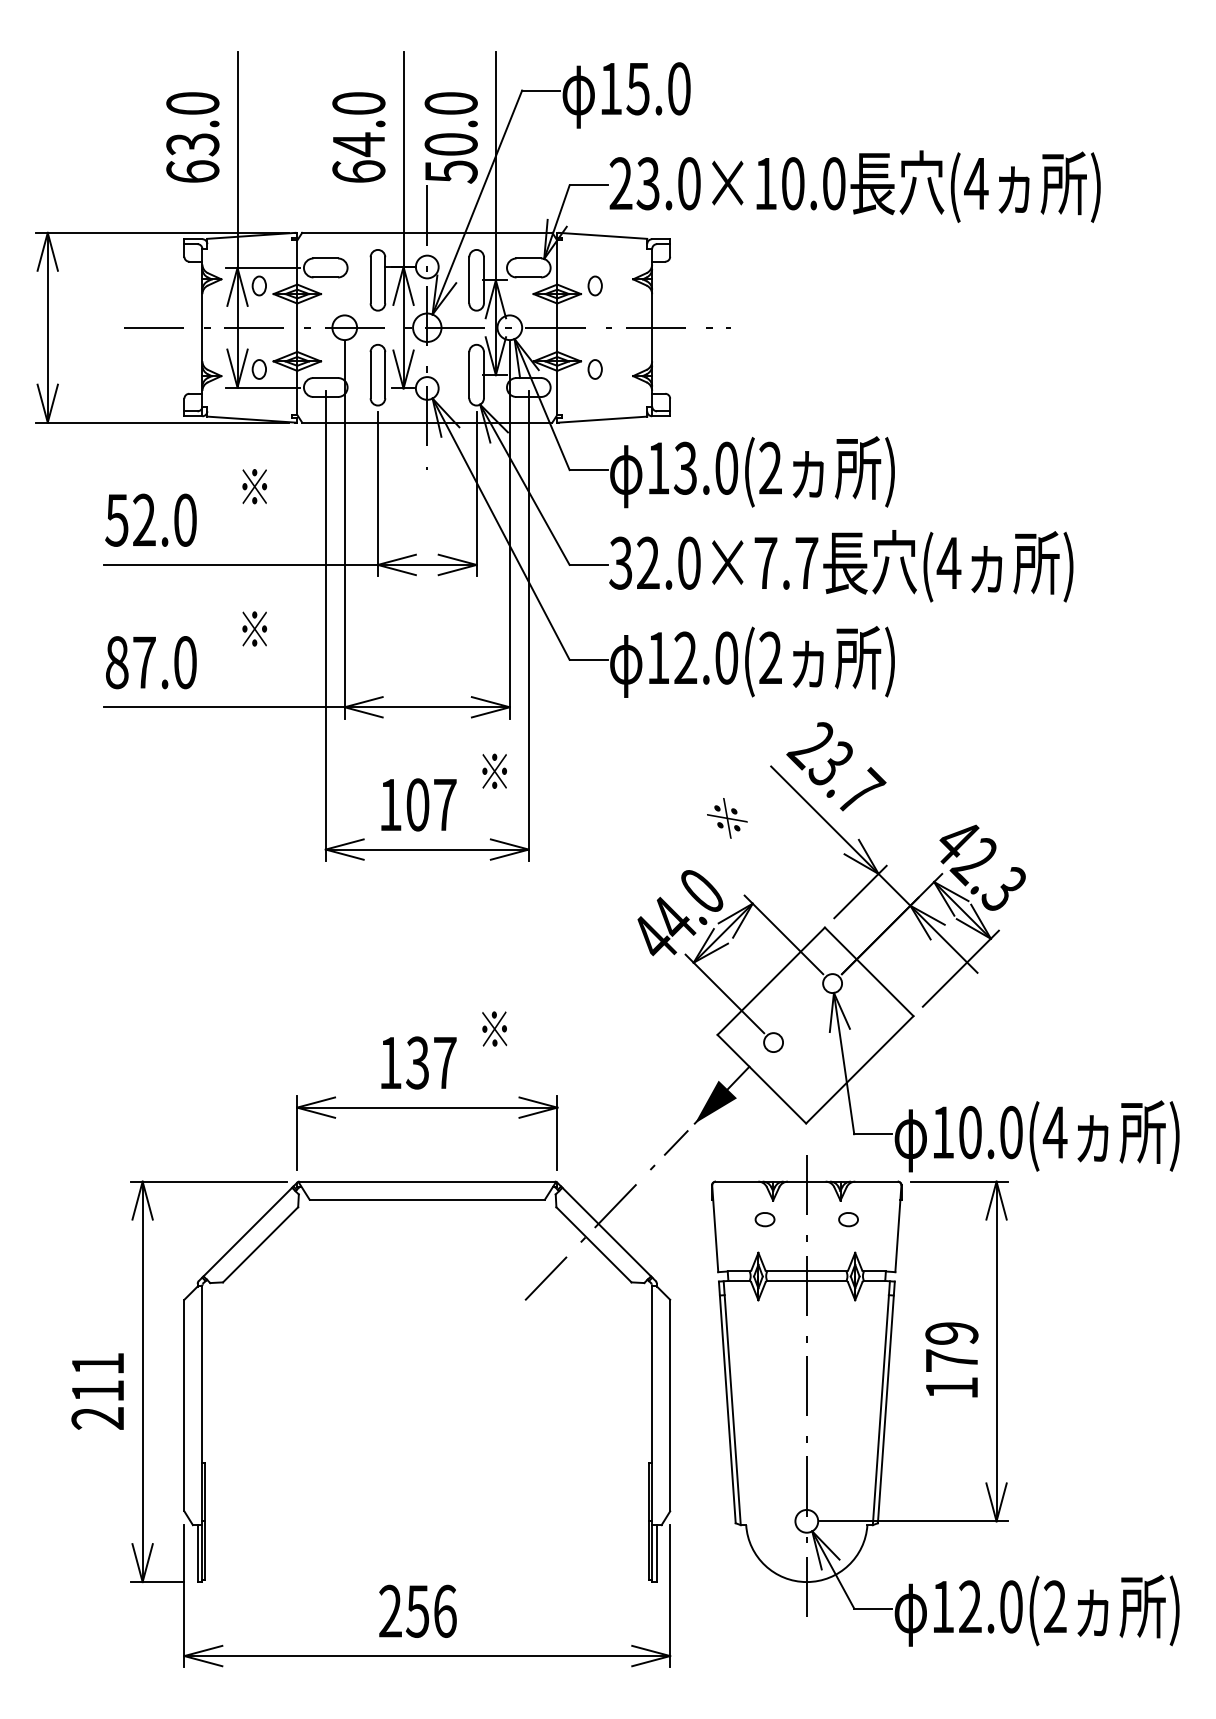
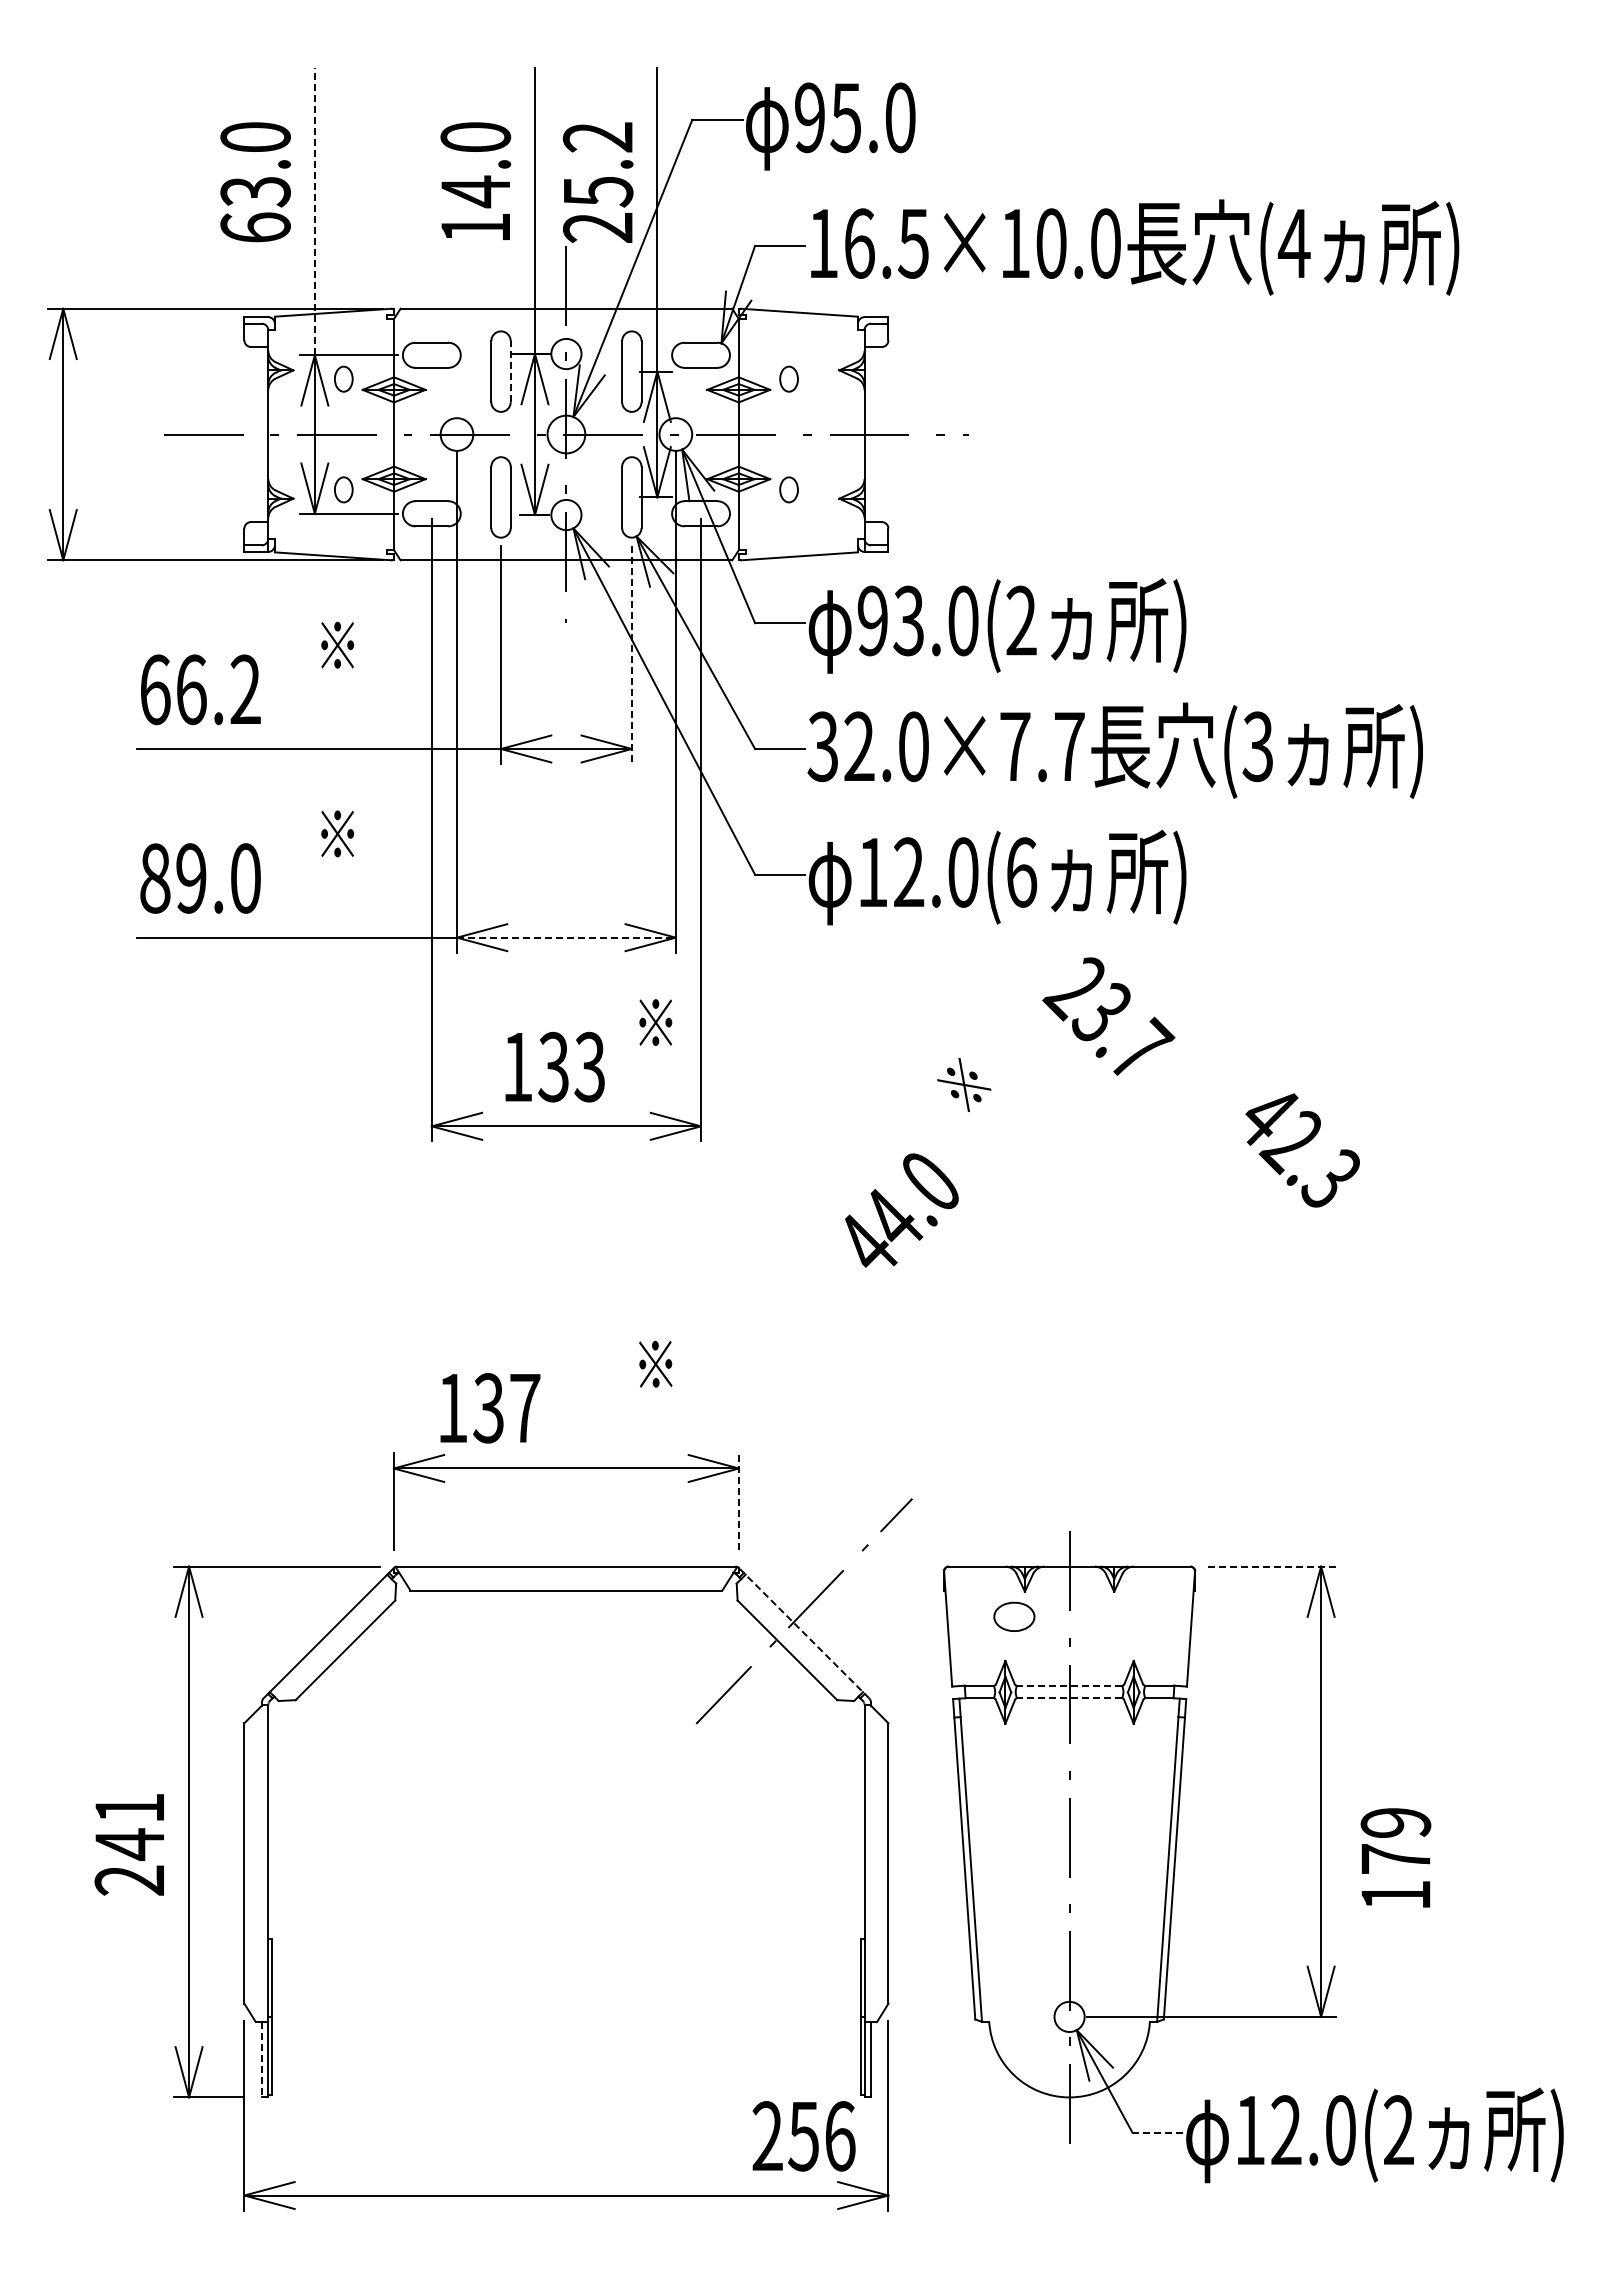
text: (610, 88) -> (809, 117), 15.0 -> 95.0
text: (450, 137) -> (597, 182), 50.0 -> 25.2
line: (237, 159) -> (314, 211), solid -> dashed
text: (358, 171) -> (475, 227), 64.0 -> 14.0
text: (655, 183) -> (868, 243), 23.0×10.0 -> 16.5×10.0
line: (385, 280) -> (510, 371), solid -> dashed
text: (658, 468) -> (872, 620), 13.0(2 -> 93.0(2
line: (476, 494) -> (631, 655), solid -> dashed
text: (150, 520) -> (199, 689), 52.0 -> 66.2
text: (948, 563) -> (1257, 746), (4 -> (3
text: (770, 658) -> (1021, 872), 12.0(2 -> 12.0(6
text: (144, 662) -> (191, 878), 87.0 -> 89.0
line: (427, 707) -> (566, 937), solid -> dashed
text: (431, 804) -> (571, 1066), 107 -> 133
part: (946, 982) -> (1254, 1302), removed
text: (419, 1063) -> (490, 1408), moved
line: (557, 1132) -> (738, 1501), solid -> dashed
line: (959, 1181) -> (1272, 1566), solid -> dashed
part: (764, 1219) -> (1013, 1616), size x1.6
part: (848, 1219) -> (1124, 1616), removed
line: (606, 1231) -> (803, 1632), solid -> dashed
line: (806, 1271) -> (1069, 1685), solid -> dashed
line: (806, 1281) -> (1069, 1698), solid -> dashed
text: (951, 1359) -> (1395, 1857), moved
text: (97, 1391) -> (129, 1844), 211 -> 241
line: (197, 1553) -> (261, 2059), solid -> dashed
line: (873, 1608) -> (1158, 2132), solid -> dashed
text: (417, 1611) -> (803, 2136), moved

